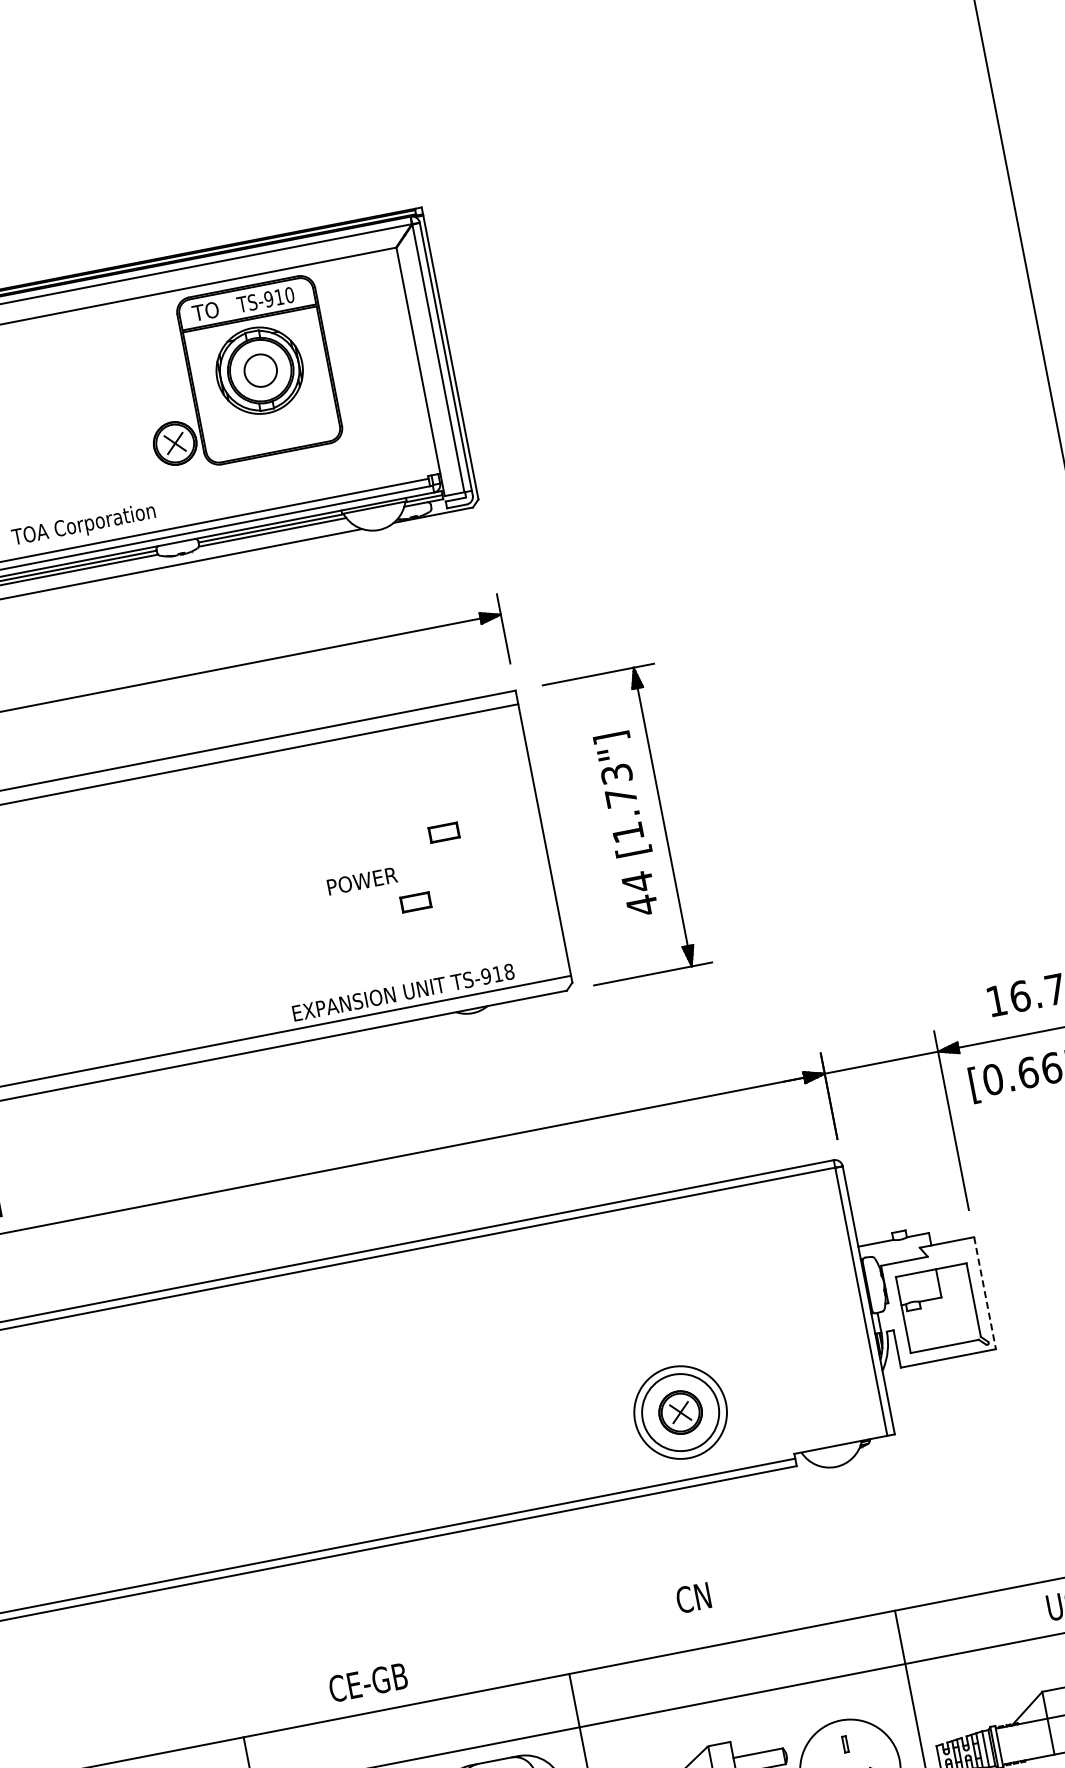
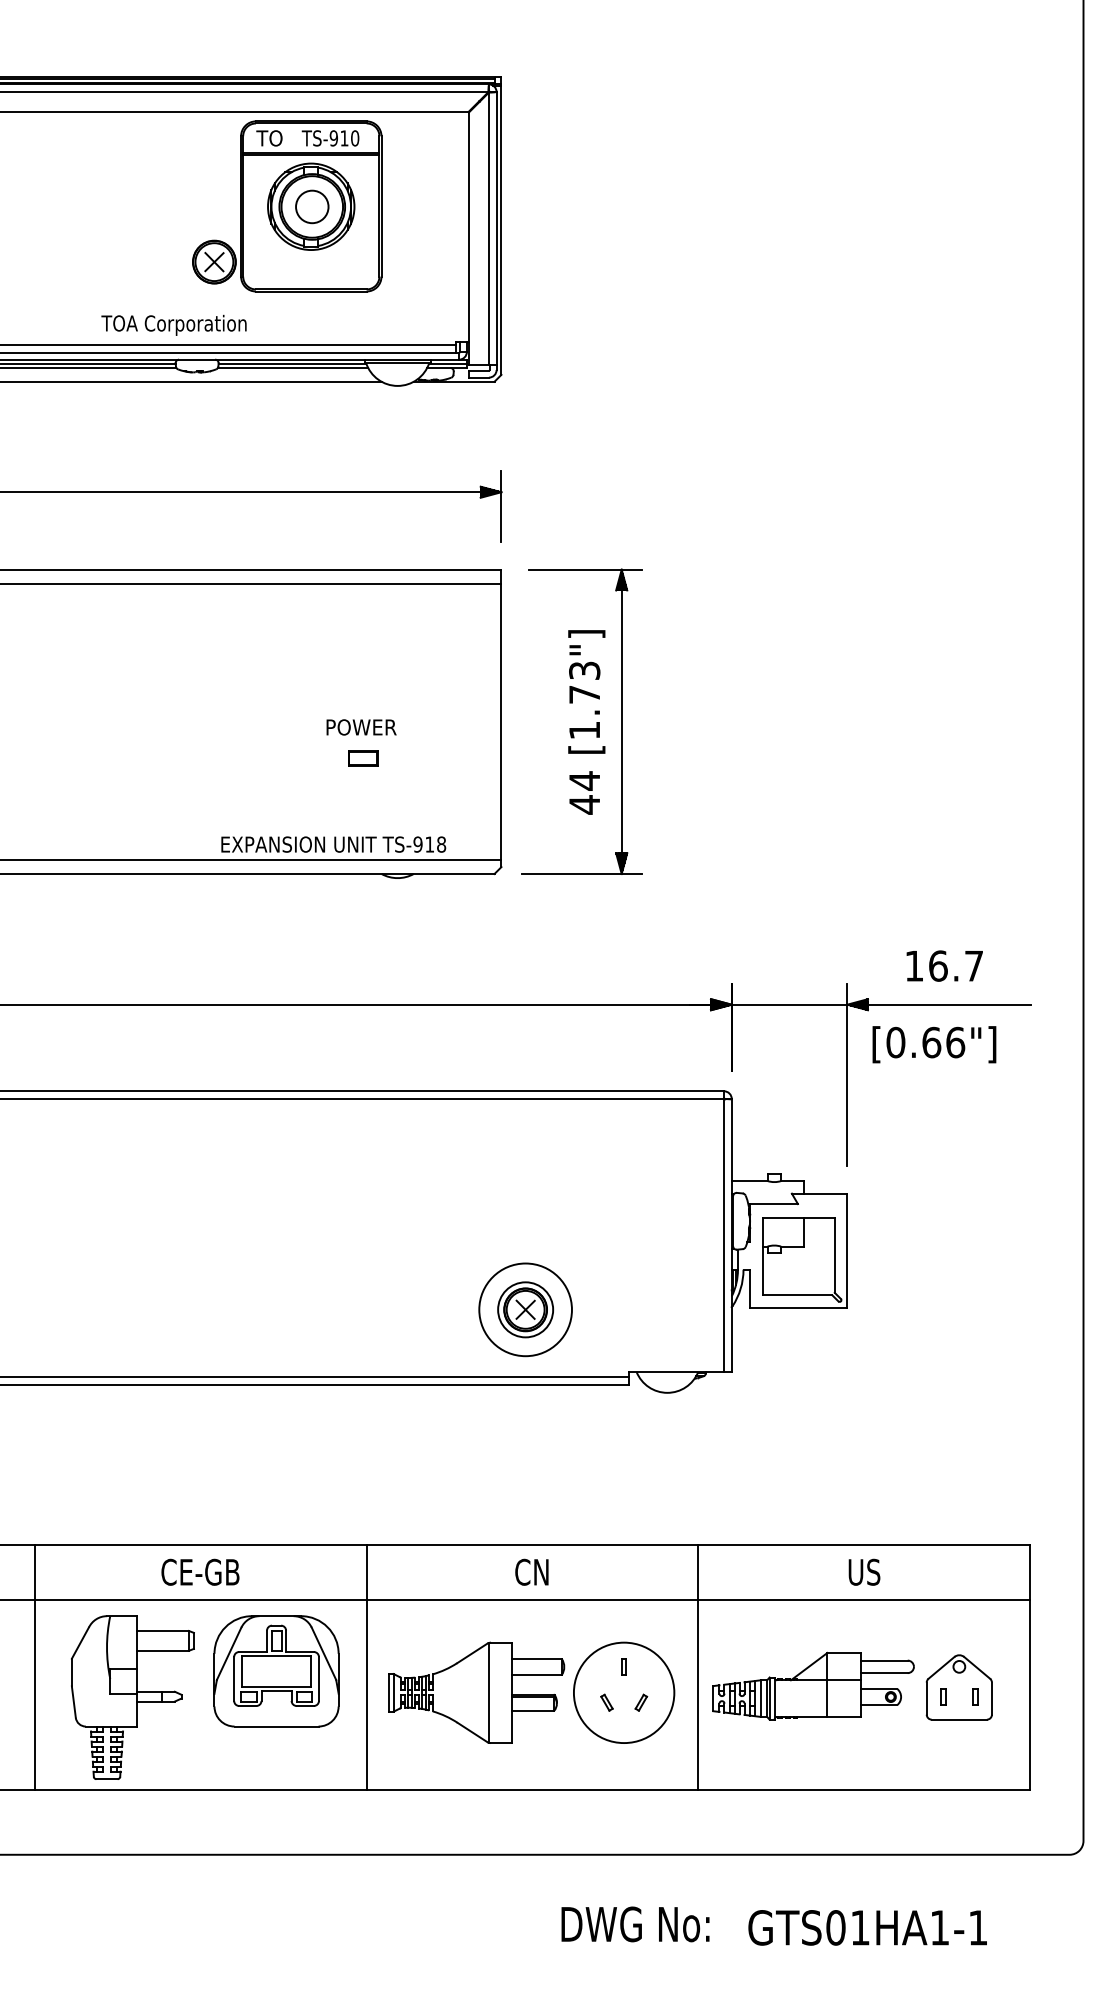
text: (83, 524) -> (173, 324), moved
part: (444, 832) -> (404, 695), removed
text: (362, 881) -> (361, 727), moved
line: (985, 1293) -> (847, 1251), dashed -> solid
circle: (680, 1412) -> (525, 1309), size x0.71
text: (692, 1597) -> (531, 1571), moved
text: (368, 1681) -> (200, 1571), moved

